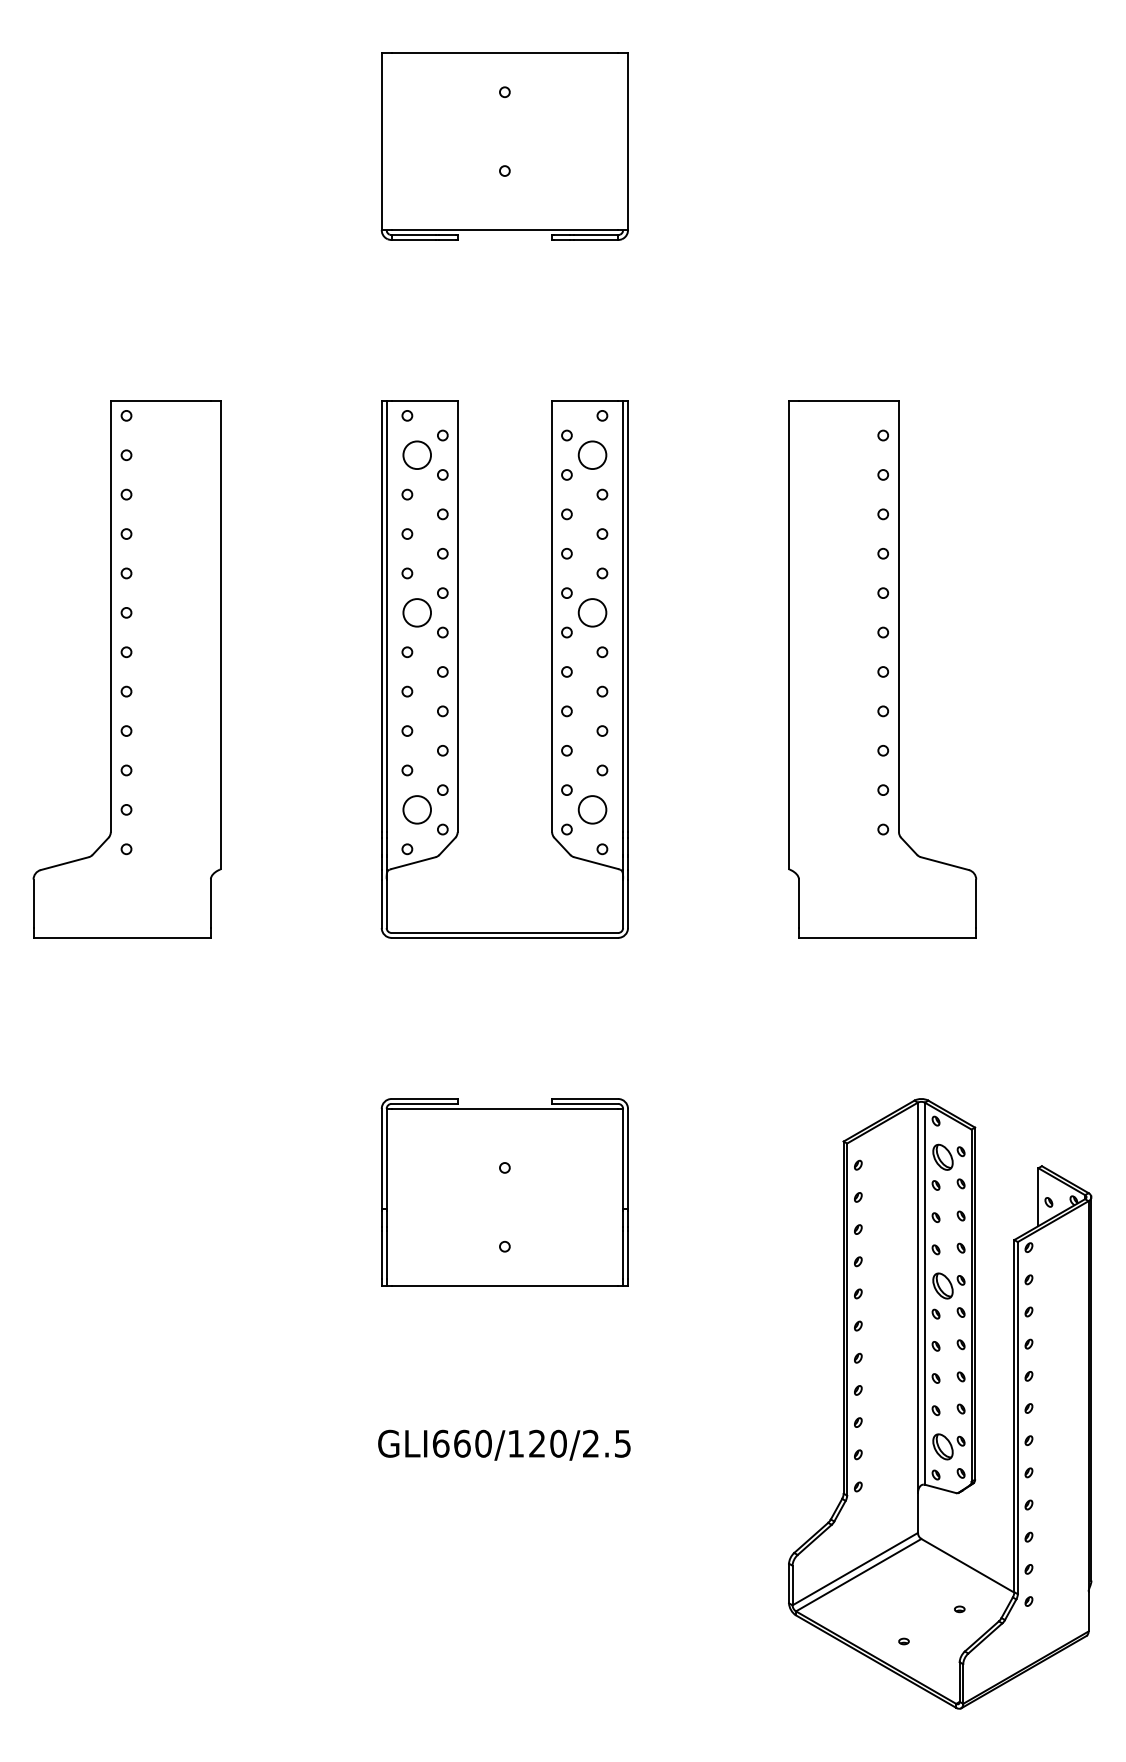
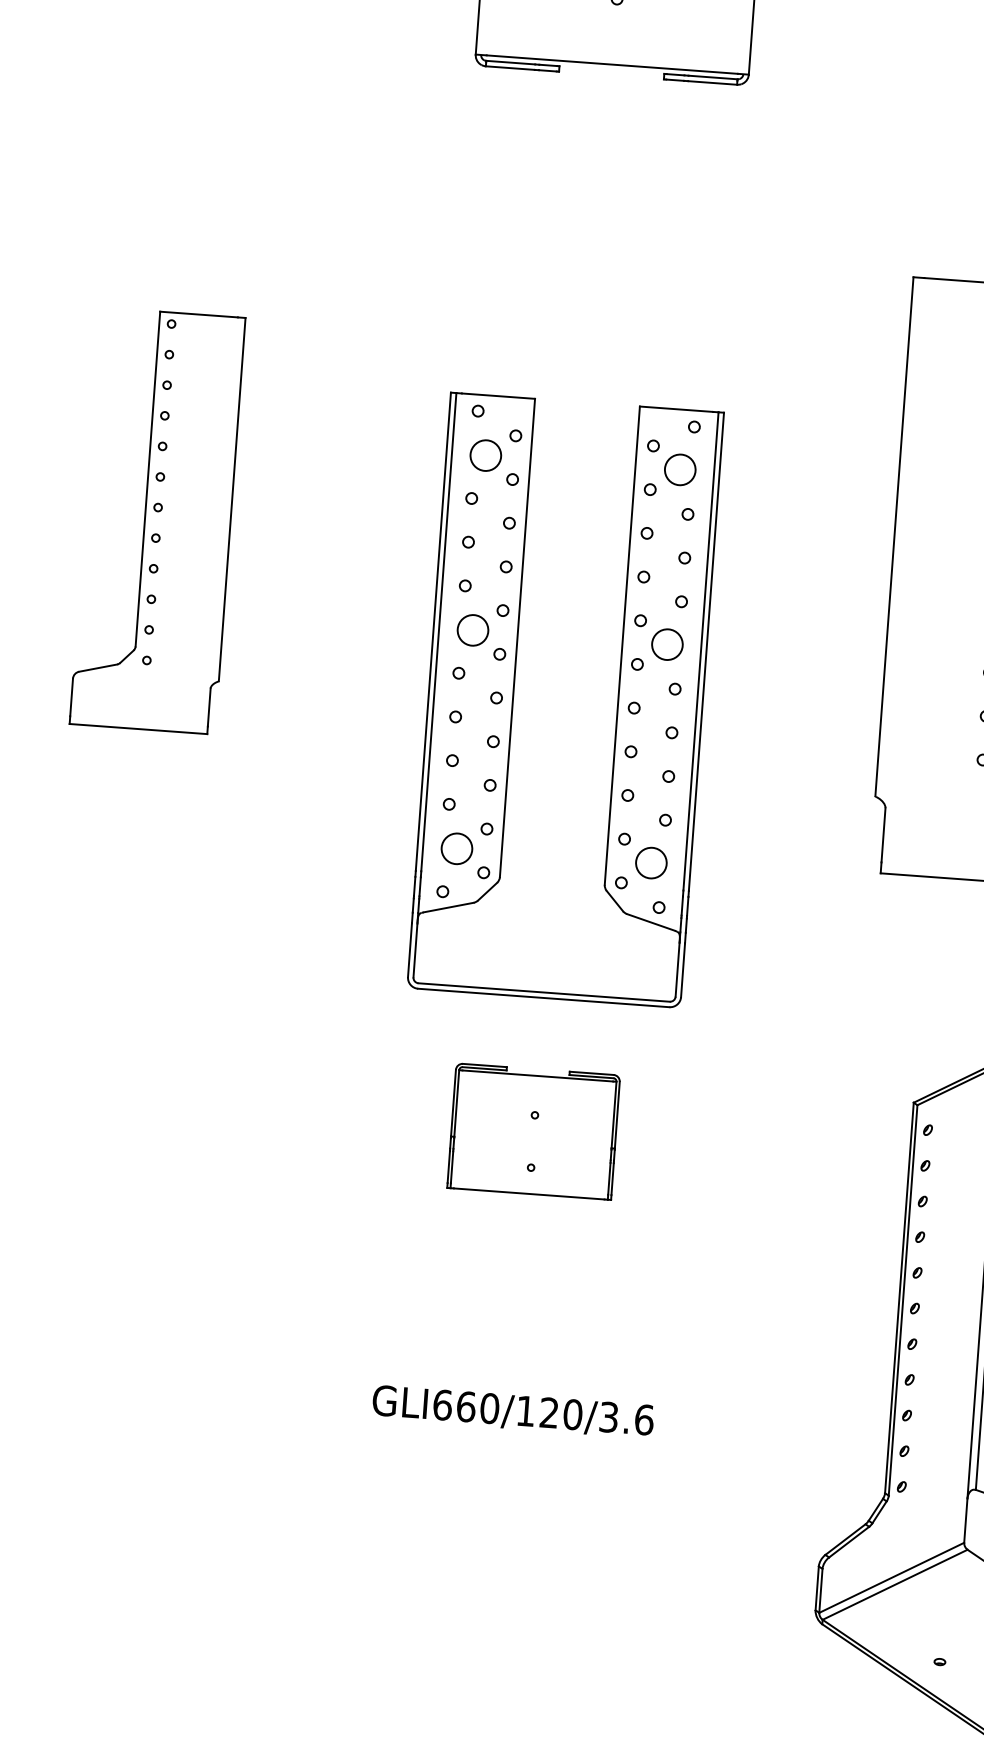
part: (126, 669) -> (156, 520), size x0.7
part: (458, 669) -> (514, 696), moved
part: (504, 1192) -> (533, 1131), size x0.6
text: (607, 1443) -> (627, 1418), GLI660/120/2.5 -> GLI660/120/3.6

